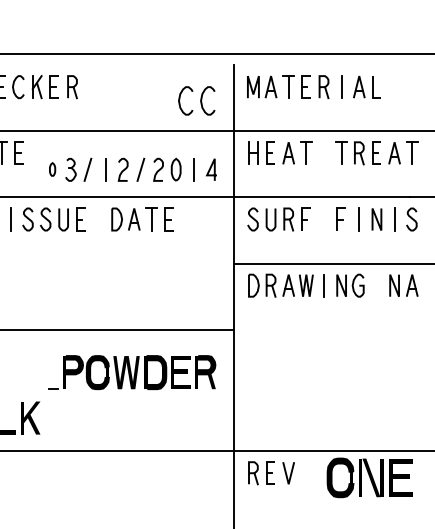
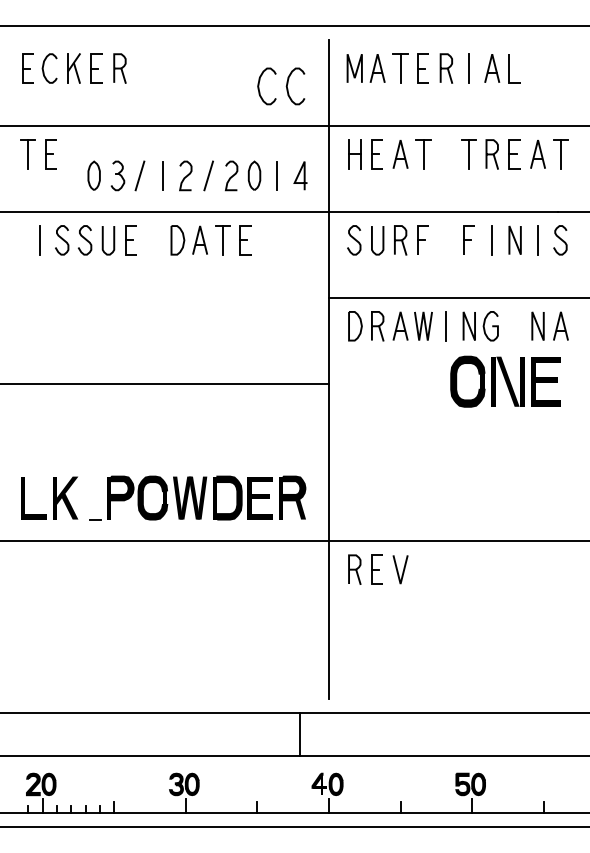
part: (52, 169) -> (93, 175), size x1.67
part: (132, 372) -> (197, 497), moved
part: (369, 477) -> (505, 381), moved

